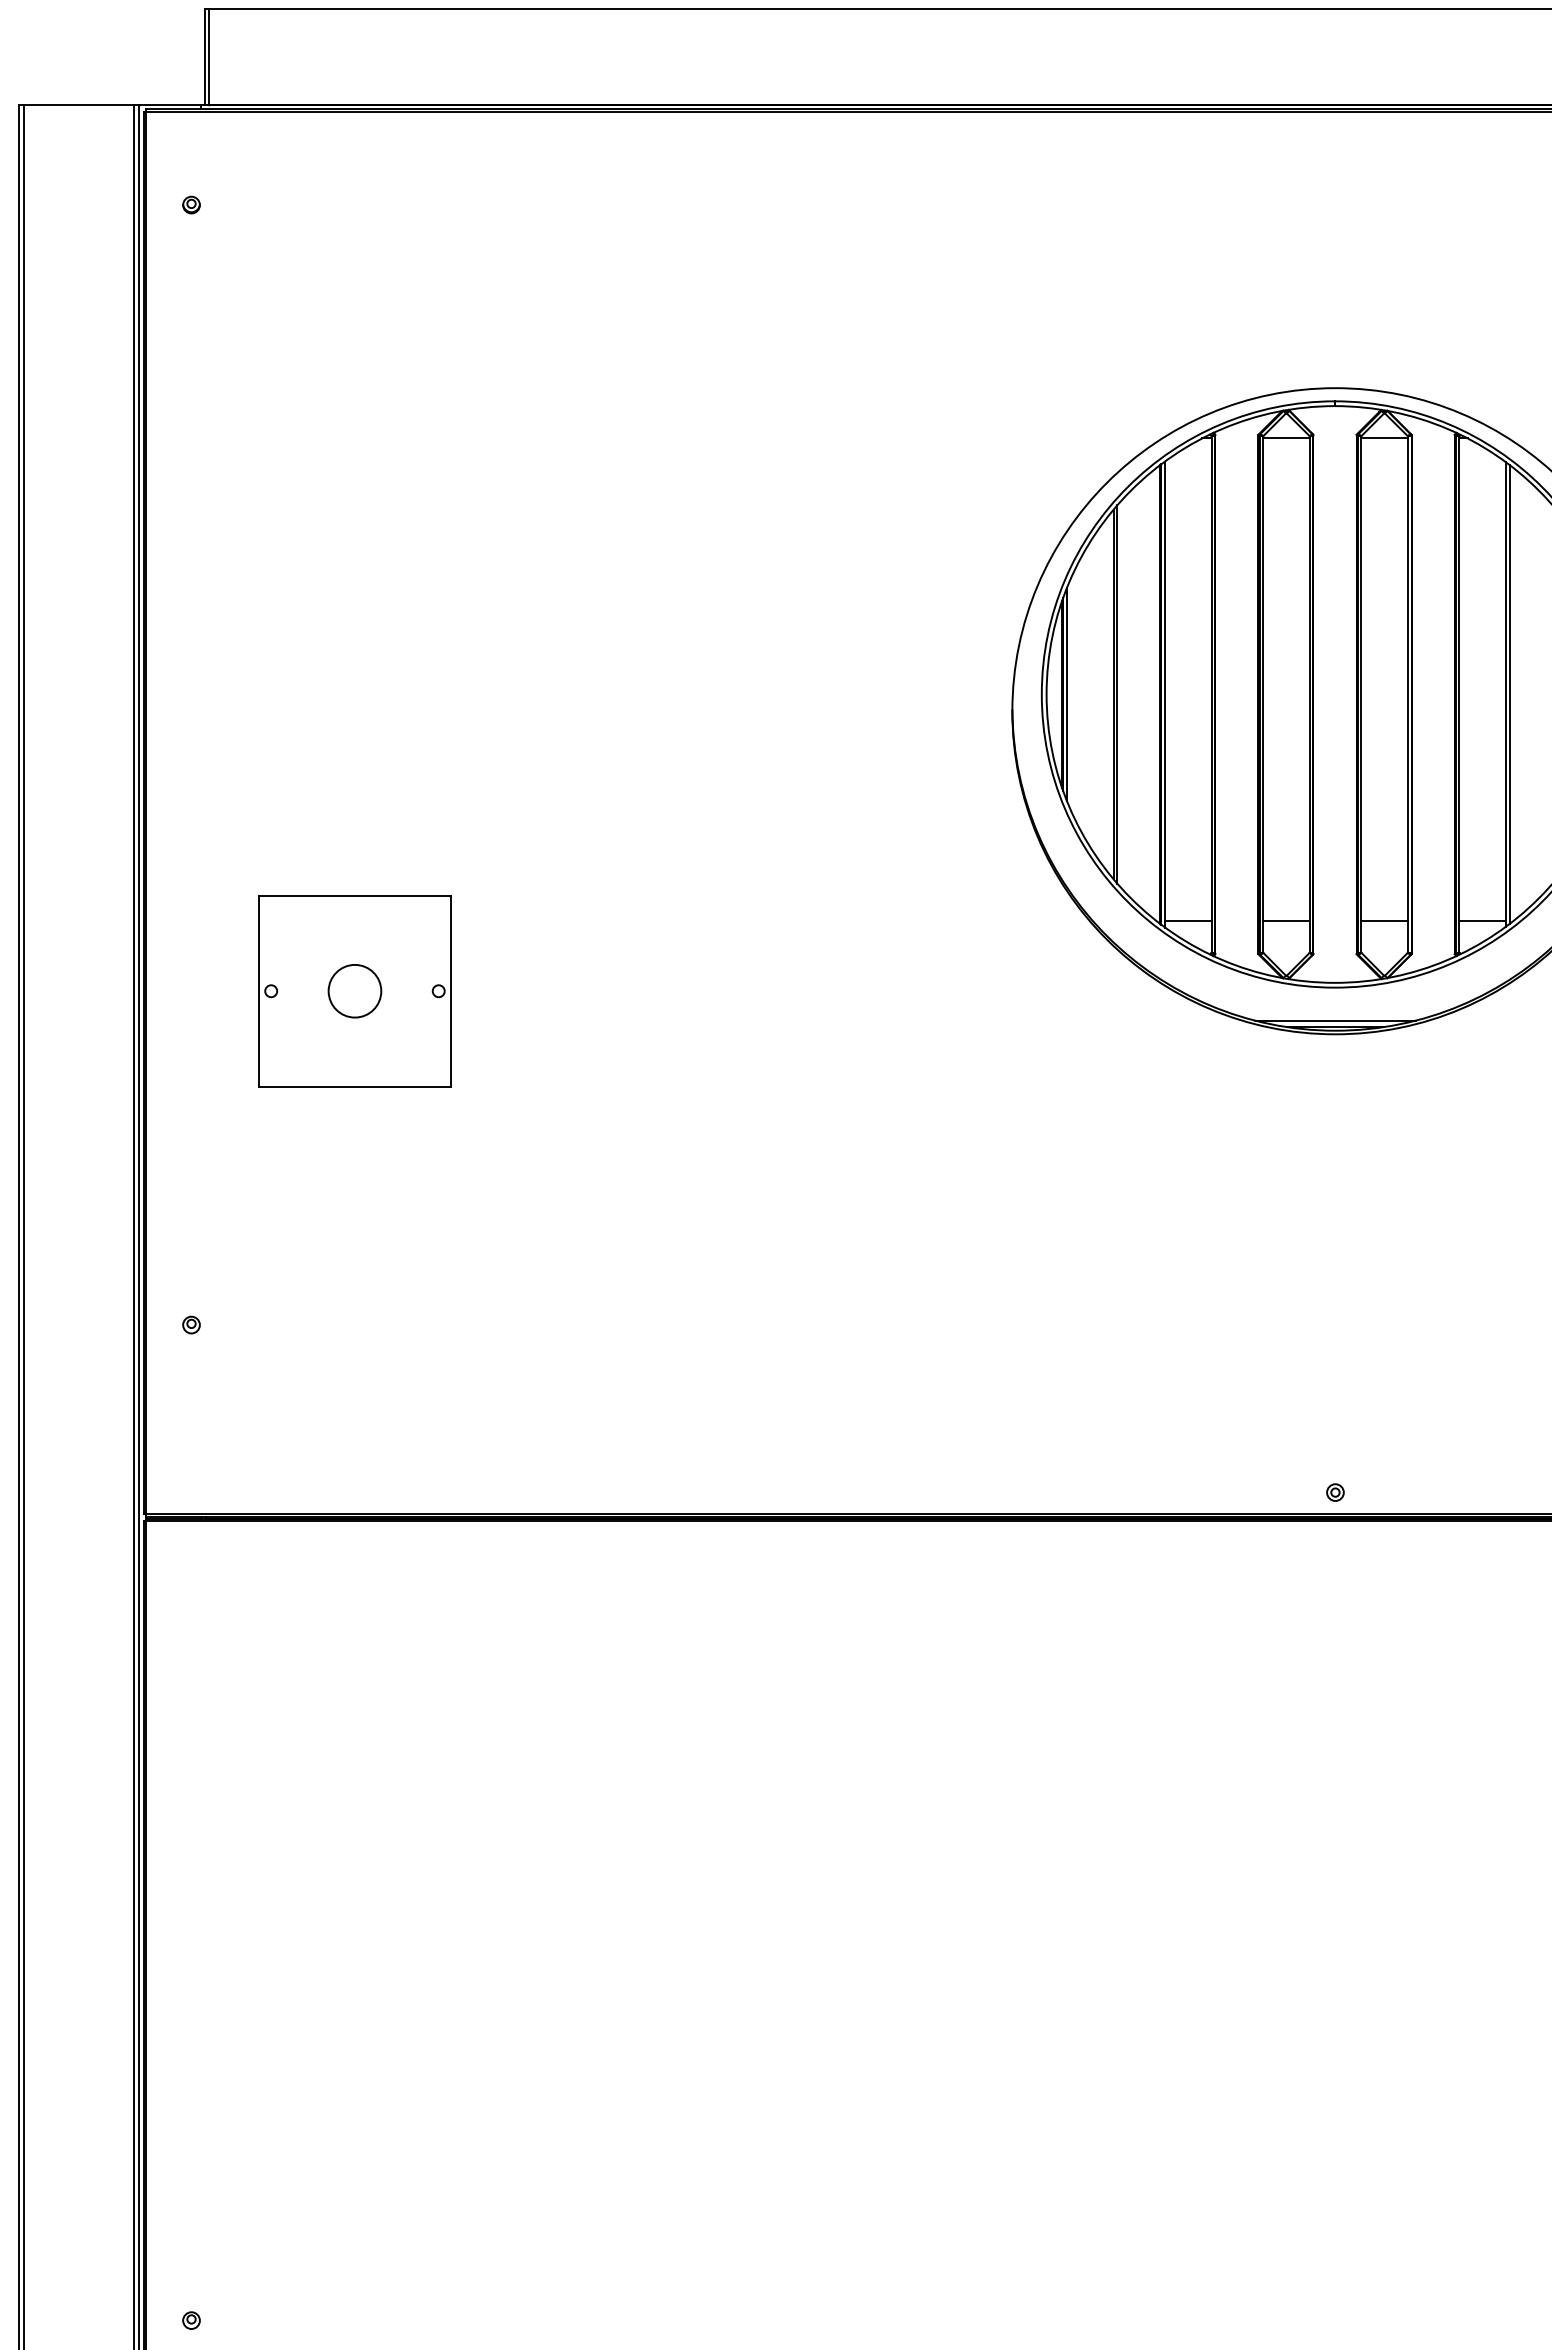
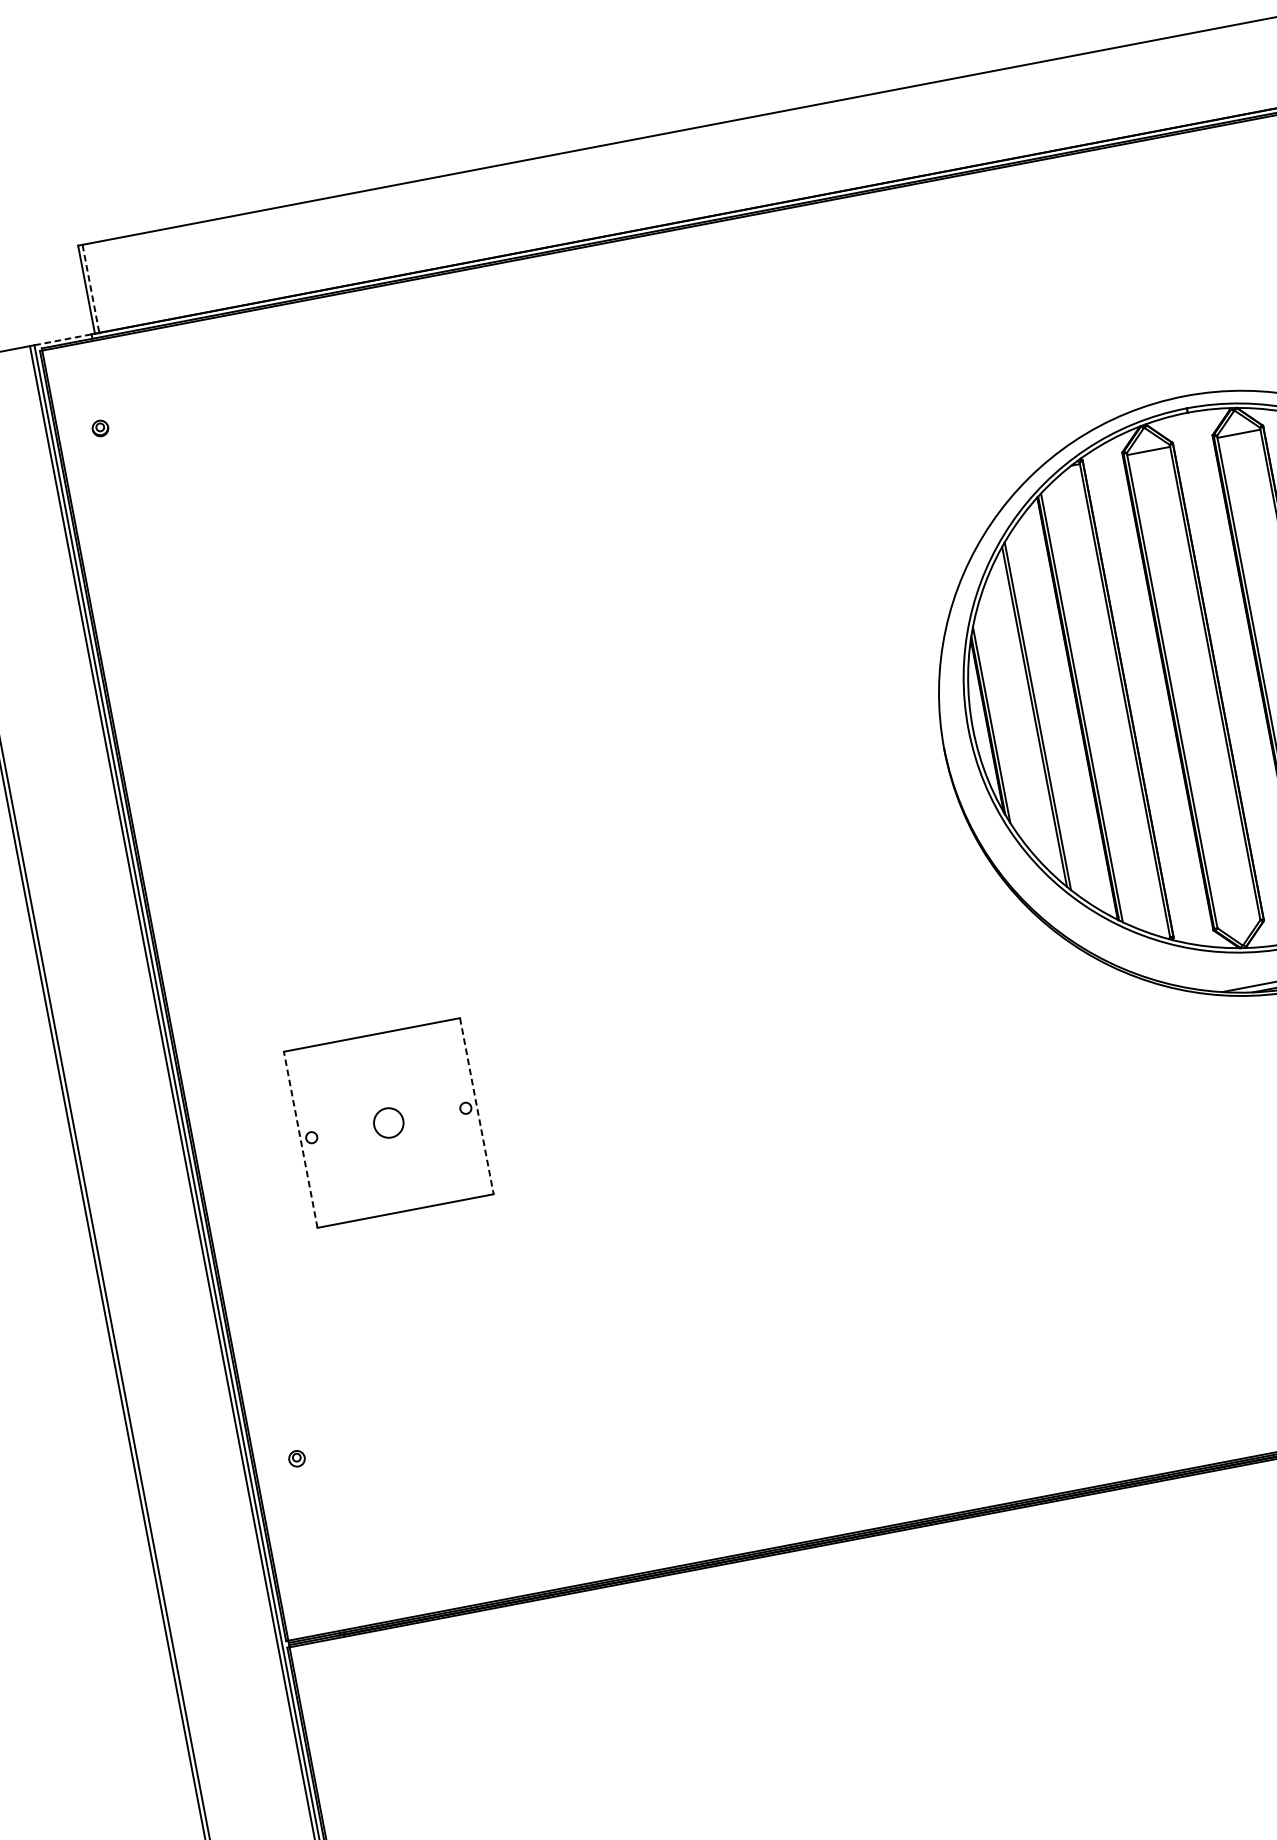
line: (209, 56) -> (90, 288), solid -> dashed
line: (170, 104) -> (63, 339), solid -> dashed
line: (1188, 920) -> (1143, 911), removed
line: (1286, 920) -> (1233, 894), removed
circle: (354, 990) -> (388, 1122), size x0.6
line: (259, 991) -> (301, 1140), solid -> dashed
line: (450, 991) -> (476, 1106), solid -> dashed

